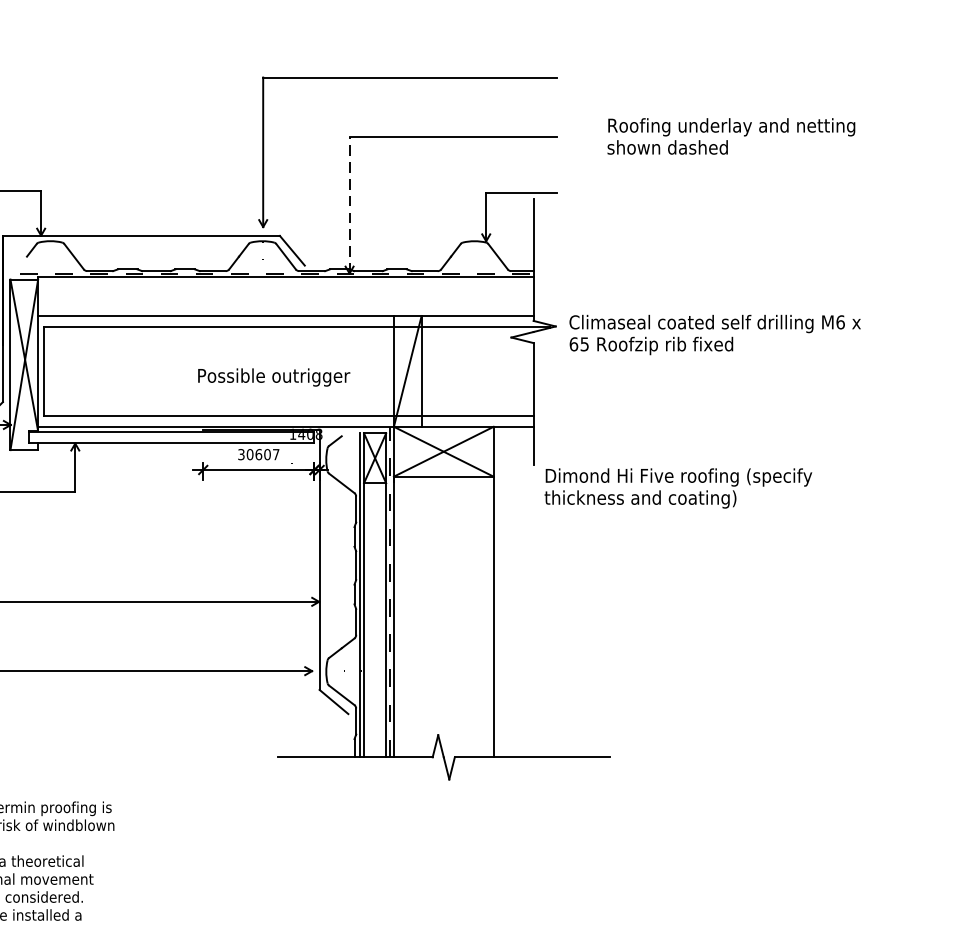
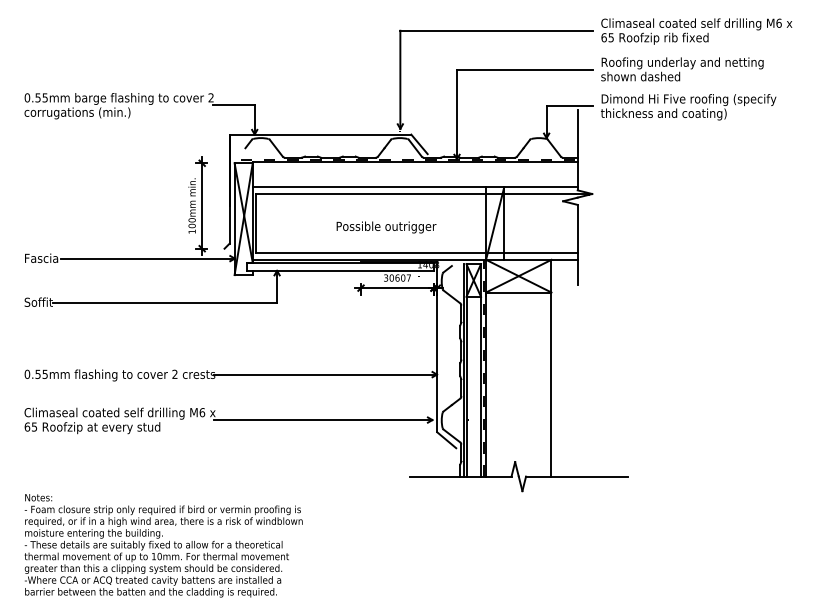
text: (731, 136) -> (682, 69), moved
line: (350, 205) -> (457, 114), dashed -> solid
text: (714, 334) -> (696, 31), moved
text: (274, 377) -> (386, 227), moved
text: (678, 488) -> (688, 107), moved

